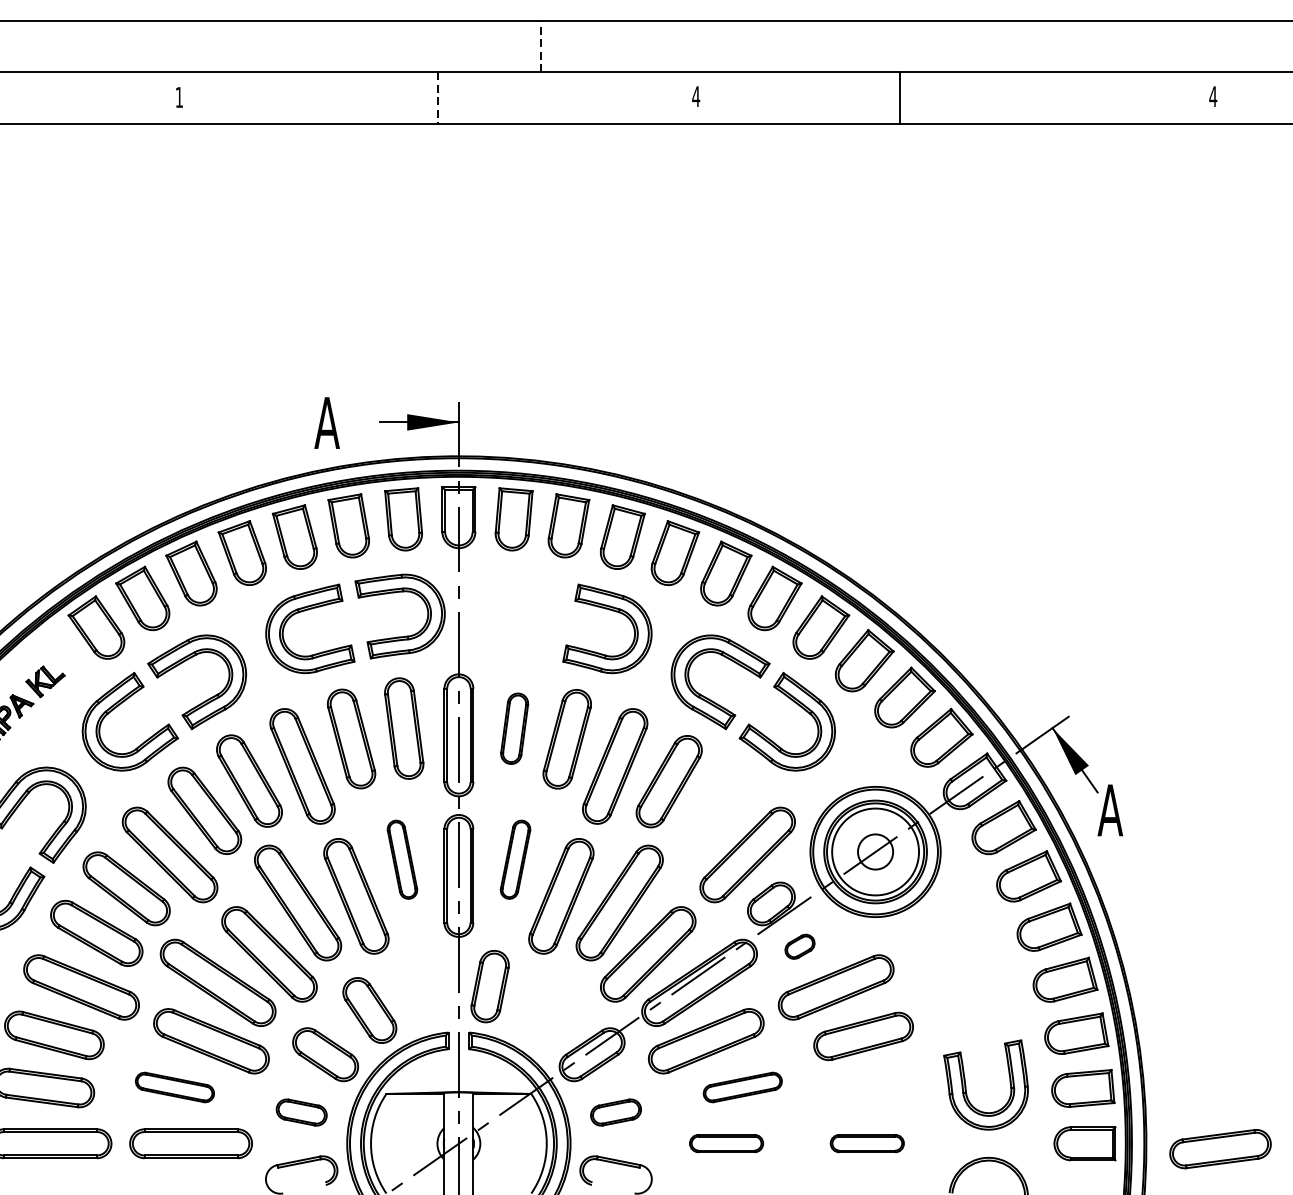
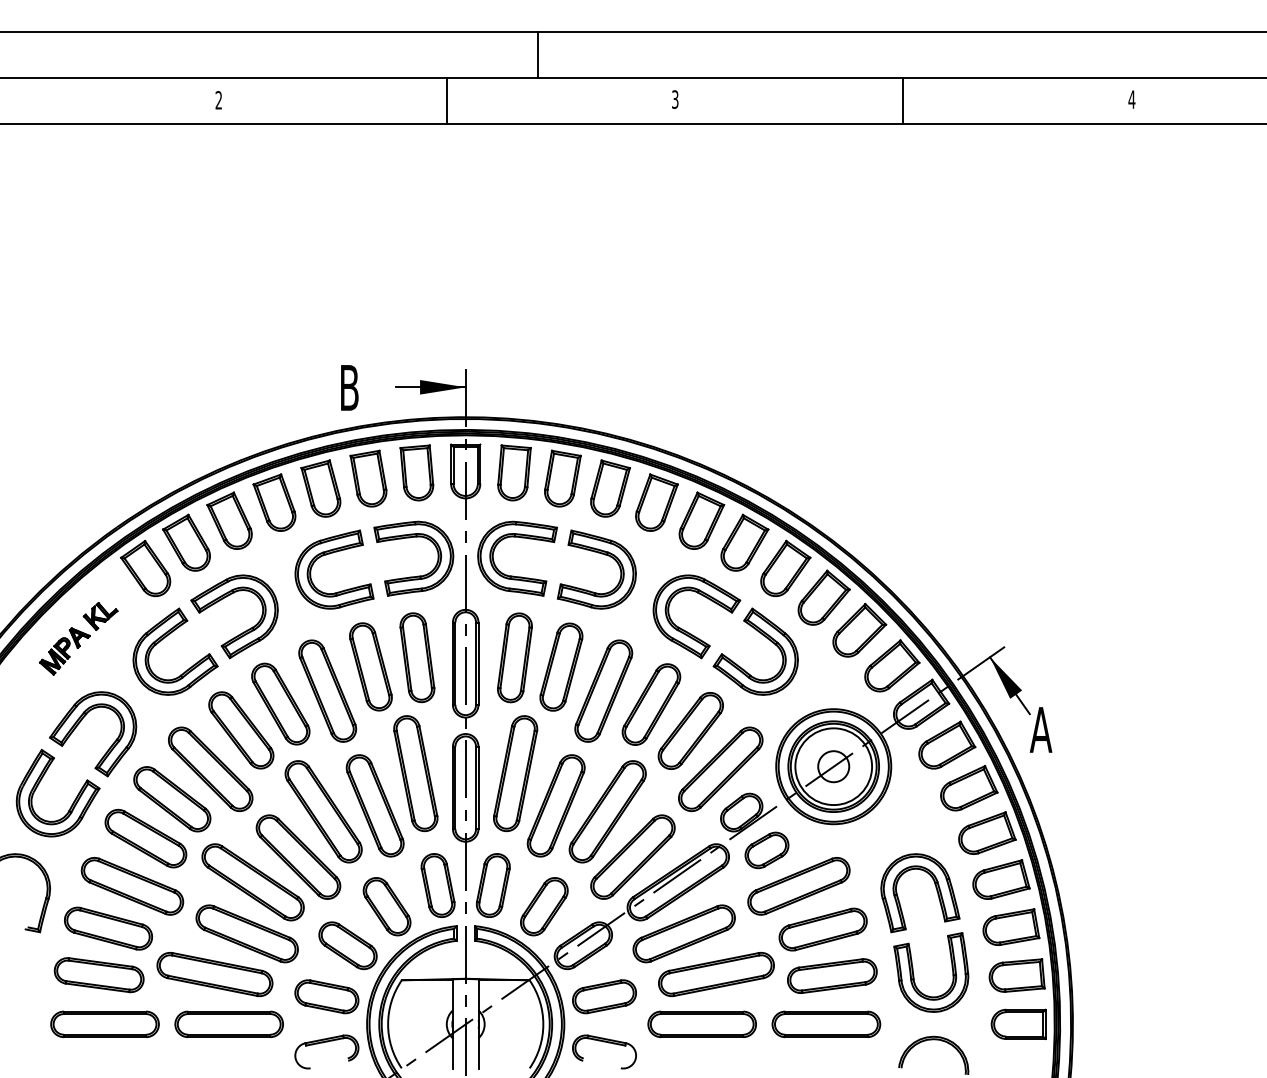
line: (541, 46) -> (538, 55), dashed -> solid
text: (695, 96) -> (674, 99), 4 -> 3
text: (178, 97) -> (218, 100), 1 -> 2
line: (437, 97) -> (446, 100), dashed -> solid
line: (900, 97) -> (903, 100), moved
text: (327, 422) -> (349, 387), A -> B
part: (512, 635) -> (513, 575), added
part: (514, 728) -> (514, 657), size x1.43
part: (713, 810) -> (690, 730), added
part: (402, 859) -> (415, 773), size x1.67
part: (515, 859) -> (515, 773), size x1.67
part: (799, 946) -> (766, 850), size x1.67
part: (426, 986) -> (437, 885), added
part: (990, 989) -> (935, 888), added
part: (548, 1010) -> (544, 906), added
part: (174, 1087) -> (214, 974), size x1.67
part: (742, 1087) -> (716, 974), size x1.67
part: (301, 1112) -> (326, 996), size x1.43
part: (616, 1112) -> (604, 996), size x1.43
part: (725, 1142) -> (701, 1023), size x1.67
part: (867, 1142) -> (826, 1023), size x1.67
part: (1220, 1148) -> (832, 975), moved

